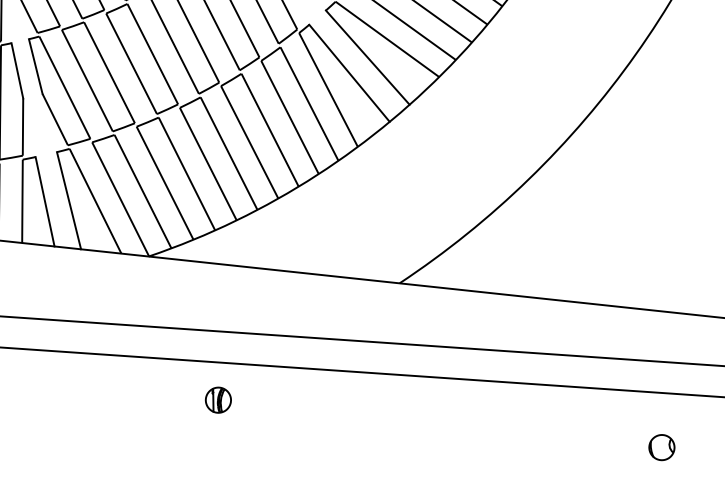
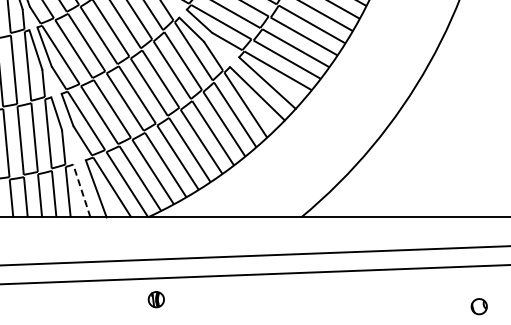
line: (44, 202) -> (81, 191), solid -> dashed
part: (217, 399) -> (155, 299), moved
part: (660, 447) -> (478, 306), moved

